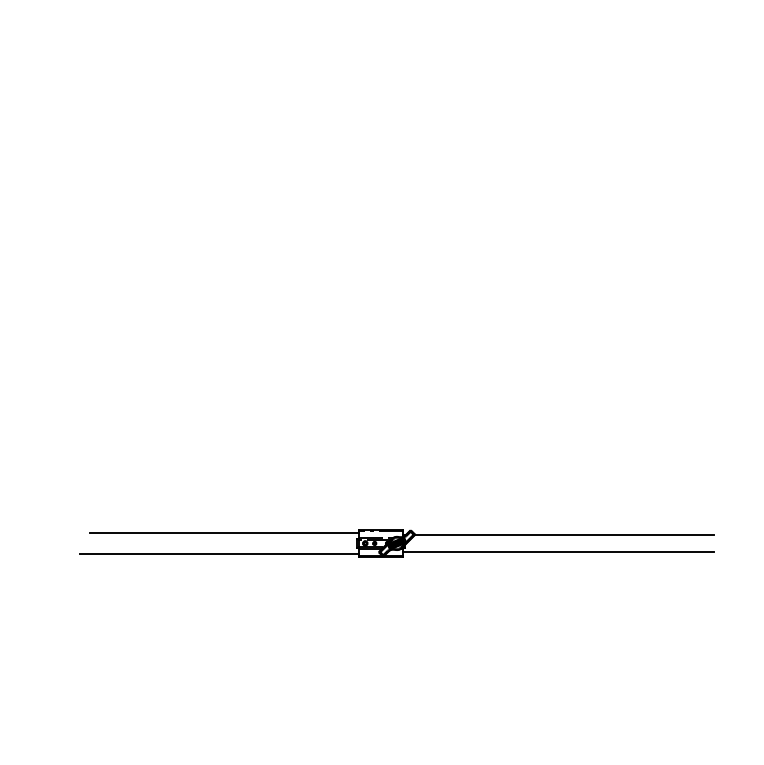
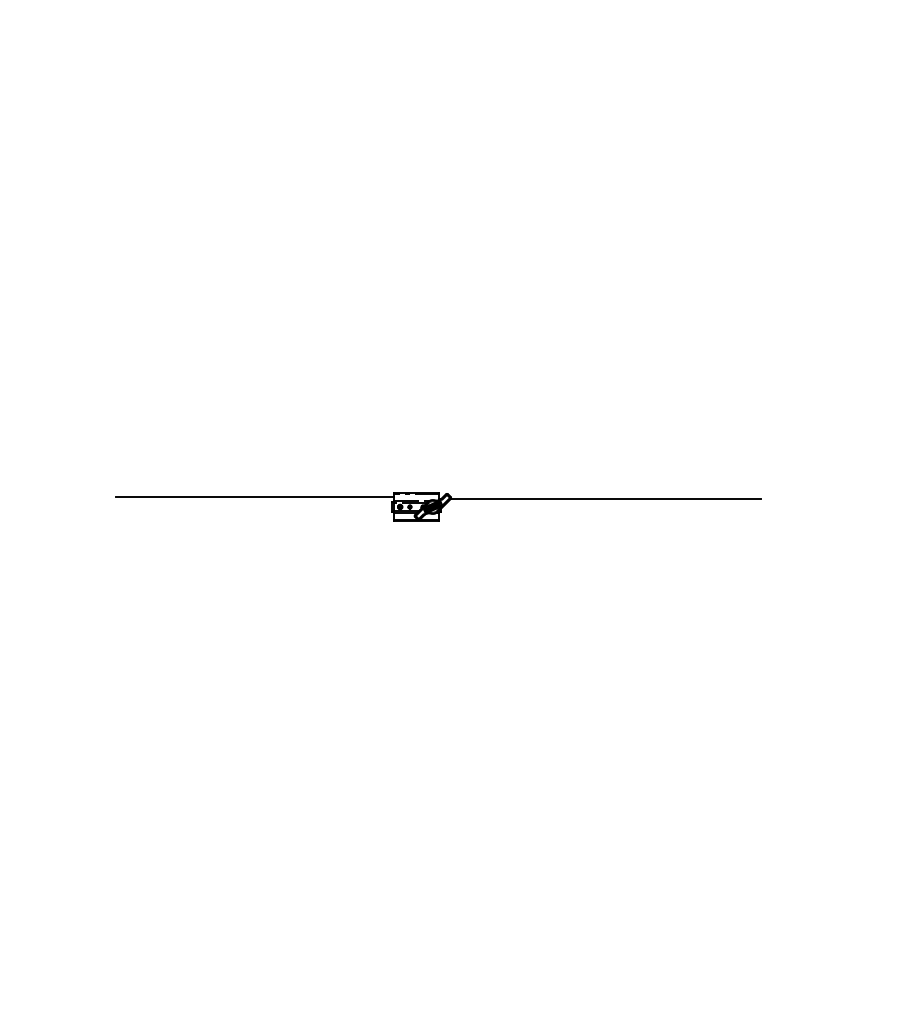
line: (558, 551) -> (599, 515), removed
line: (219, 553) -> (249, 517), removed

